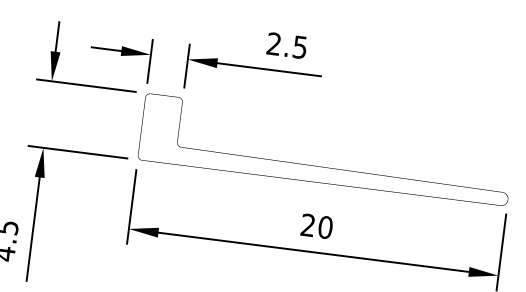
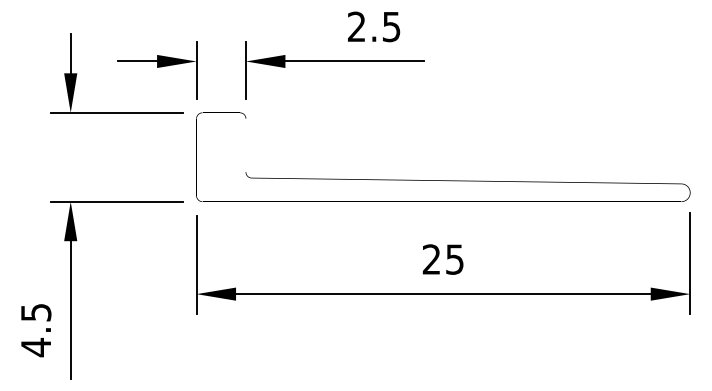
text: (325, 227) -> (454, 259), 20 -> 25

